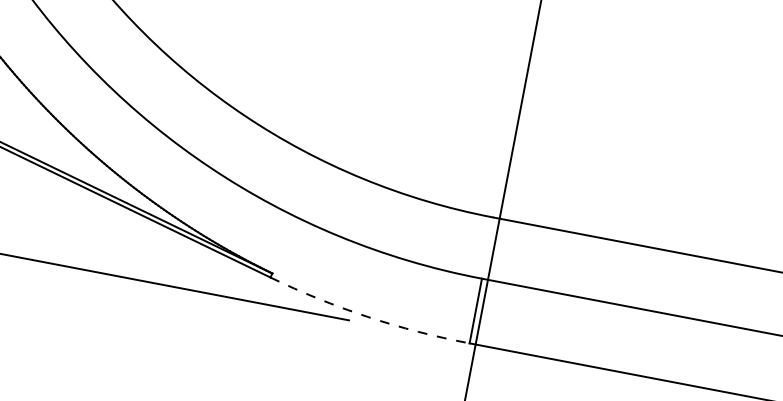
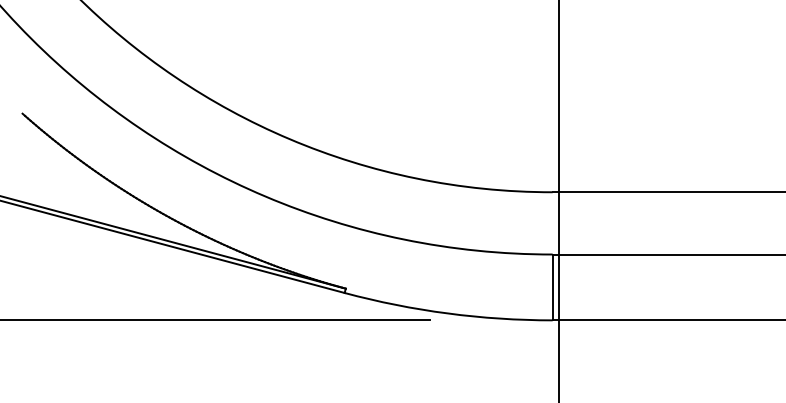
arc: (367, 316) -> (447, 313), dashed -> solid

